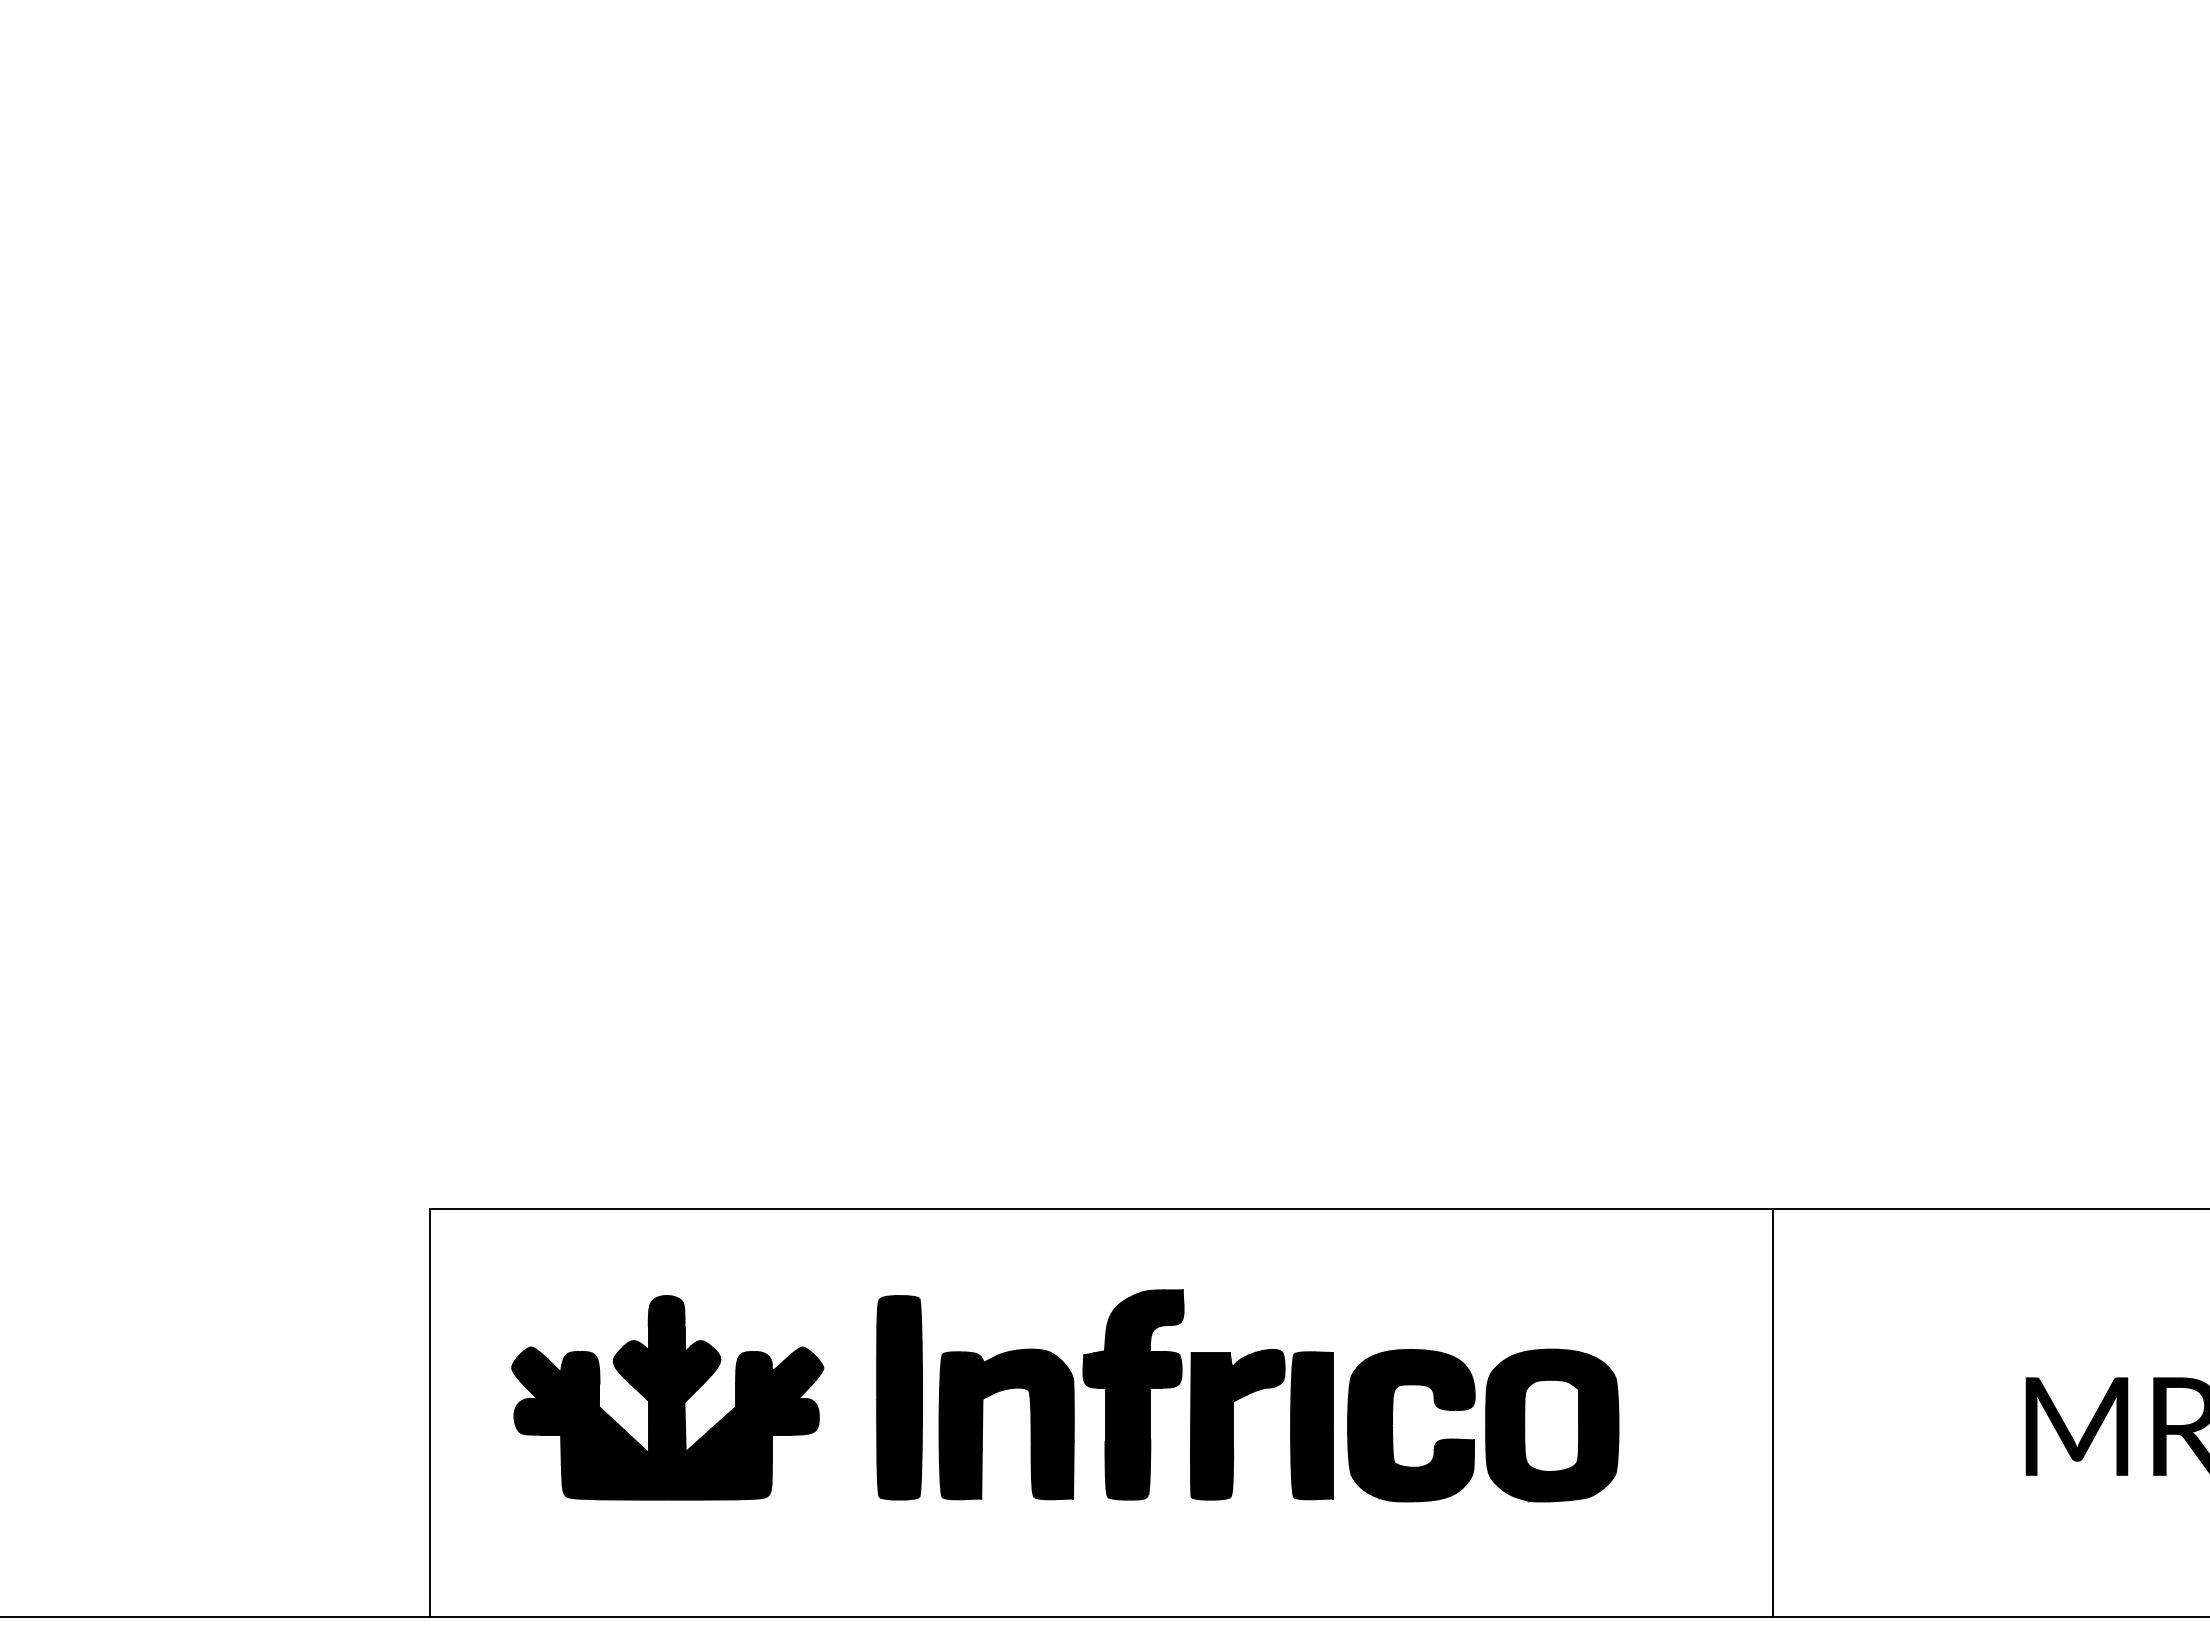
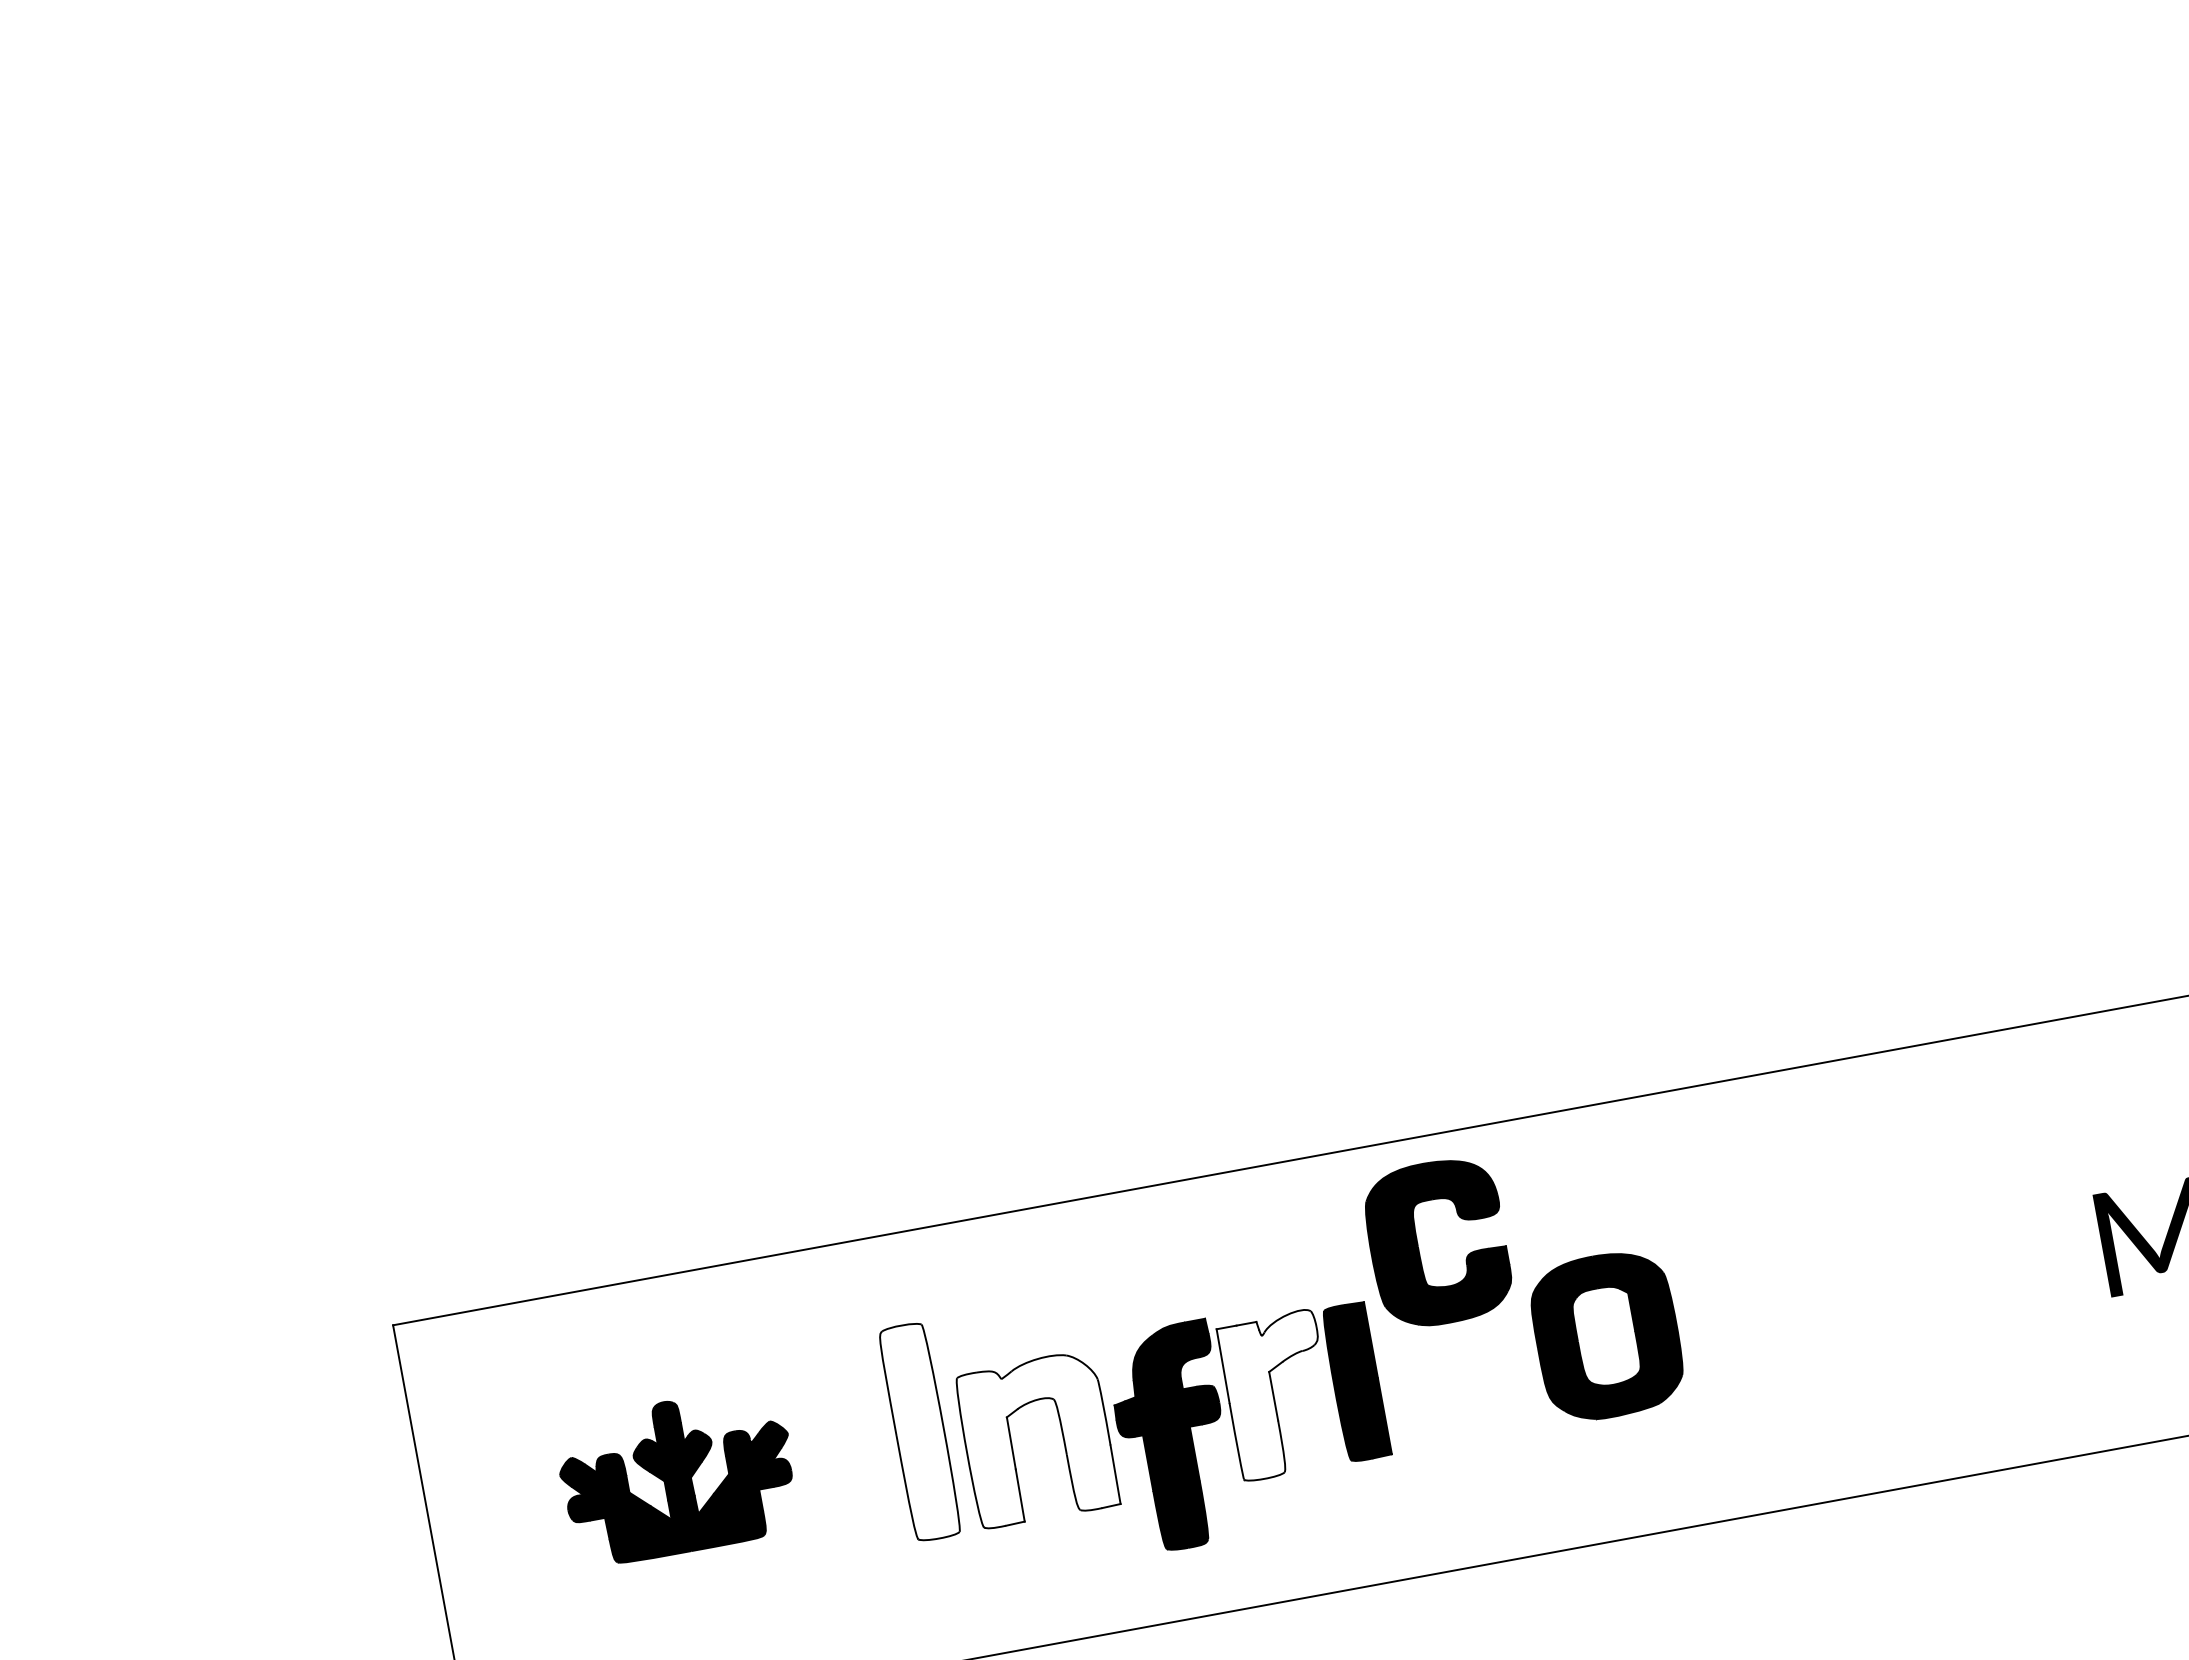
part: (1133, 1394) -> (1173, 1437), moved
part: (667, 1397) -> (677, 1476), size x0.7
fill: (899, 1397) -> (919, 1431), removed
line: (1772, 1413) -> (1834, 1281), removed
fill: (1006, 1424) -> (1036, 1439), removed
fill: (1237, 1424) -> (1278, 1395), removed
part: (1392, 1425) -> (1418, 1246), moved

